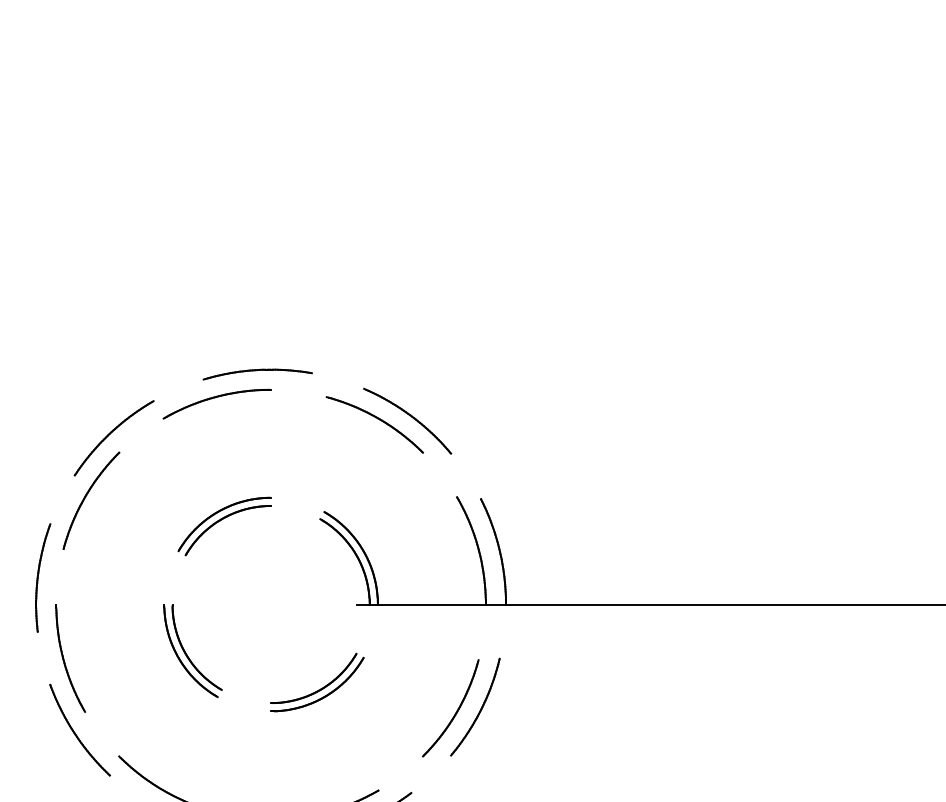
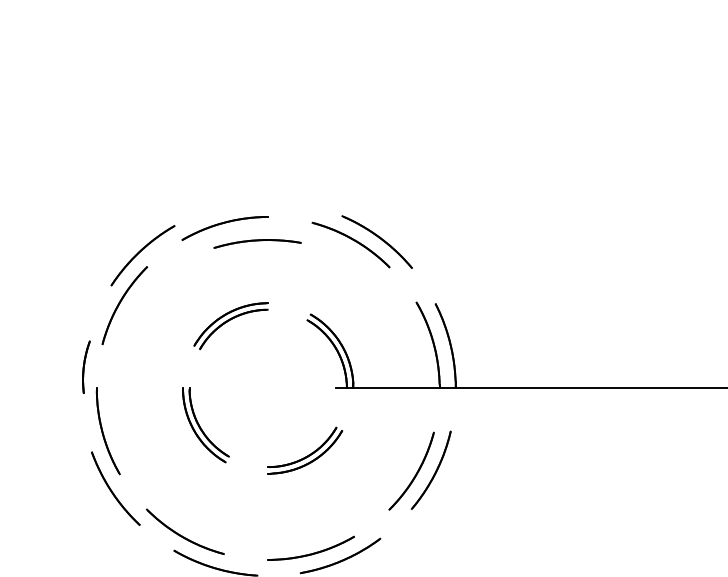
part: (257, 374) -> (257, 243), moved
part: (43, 577) -> (86, 366), size x0.6

